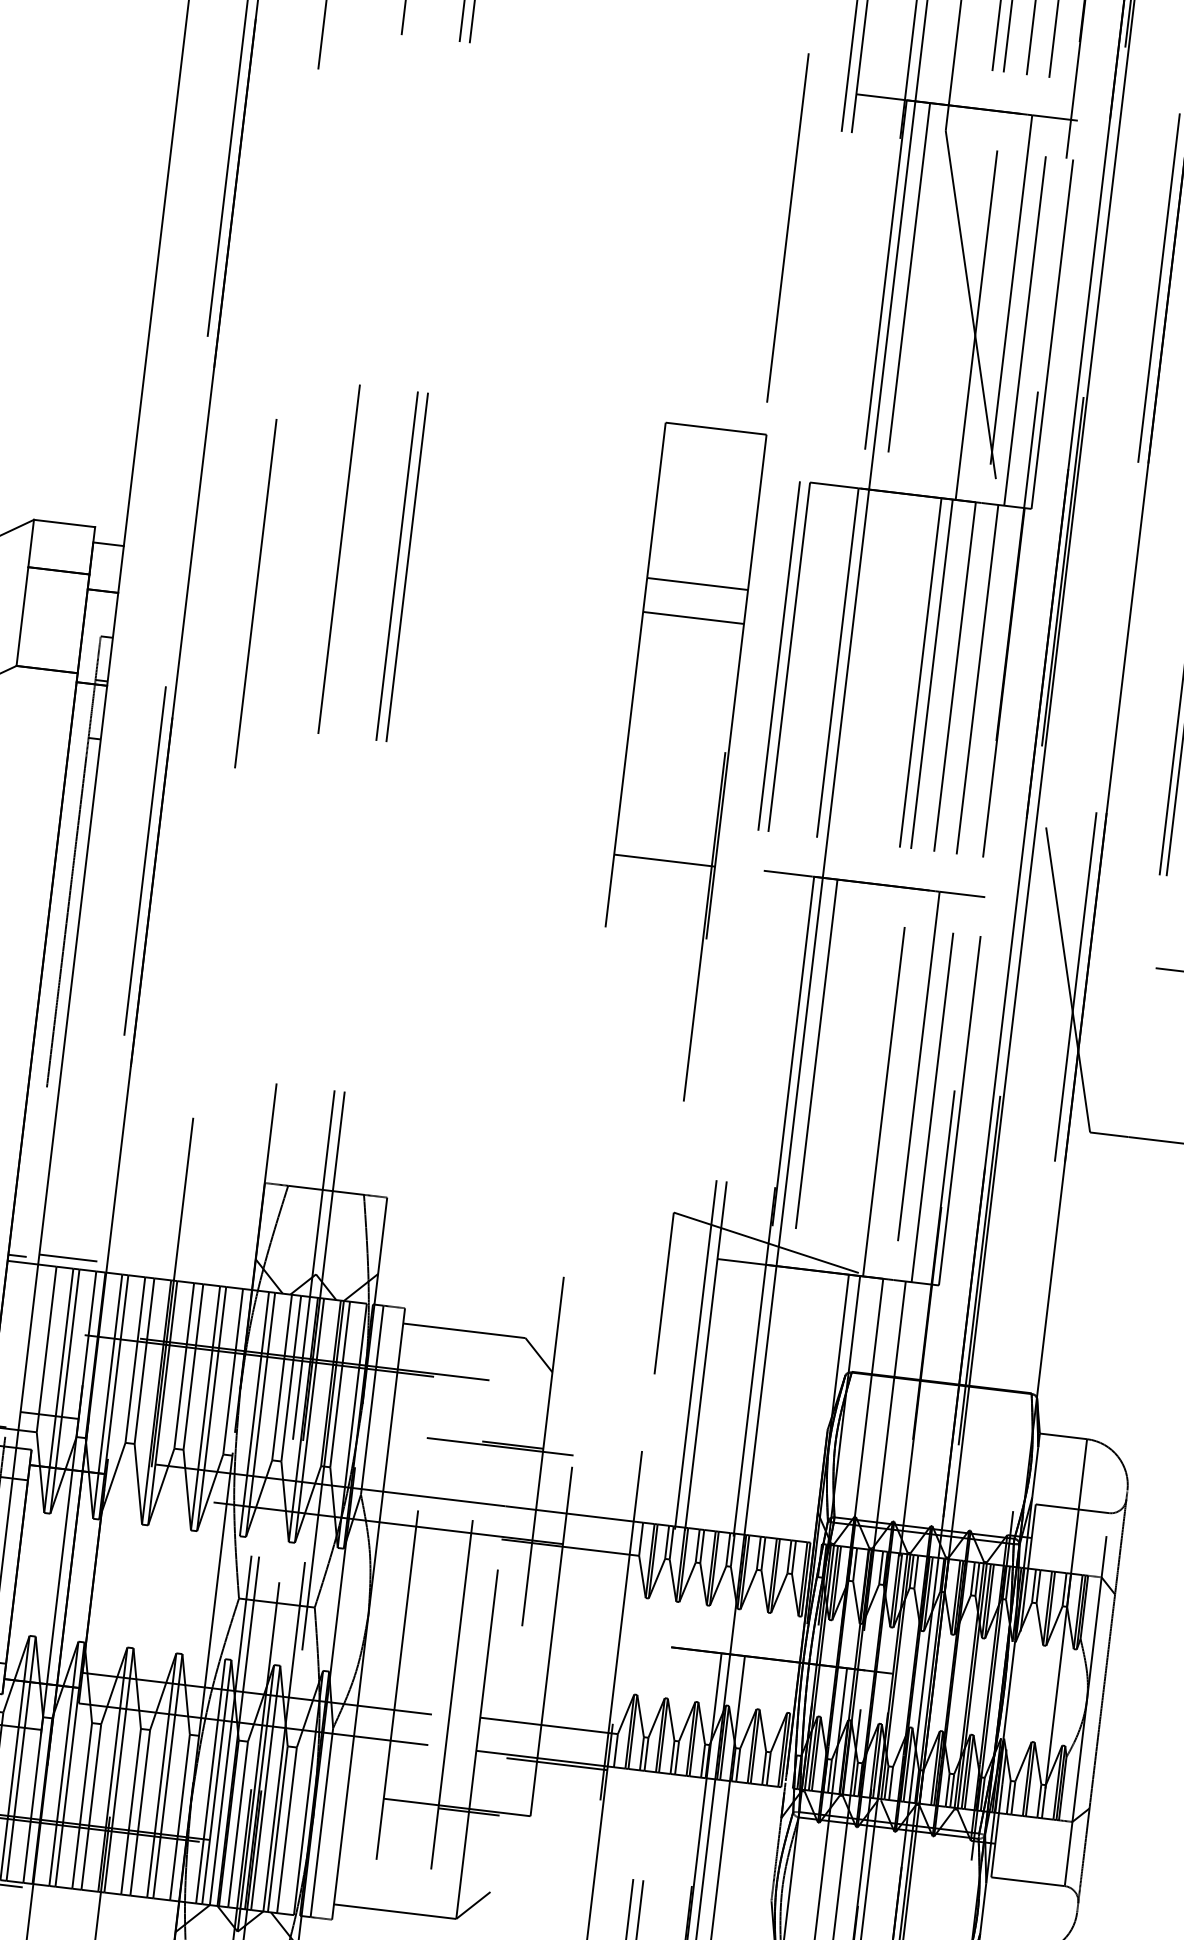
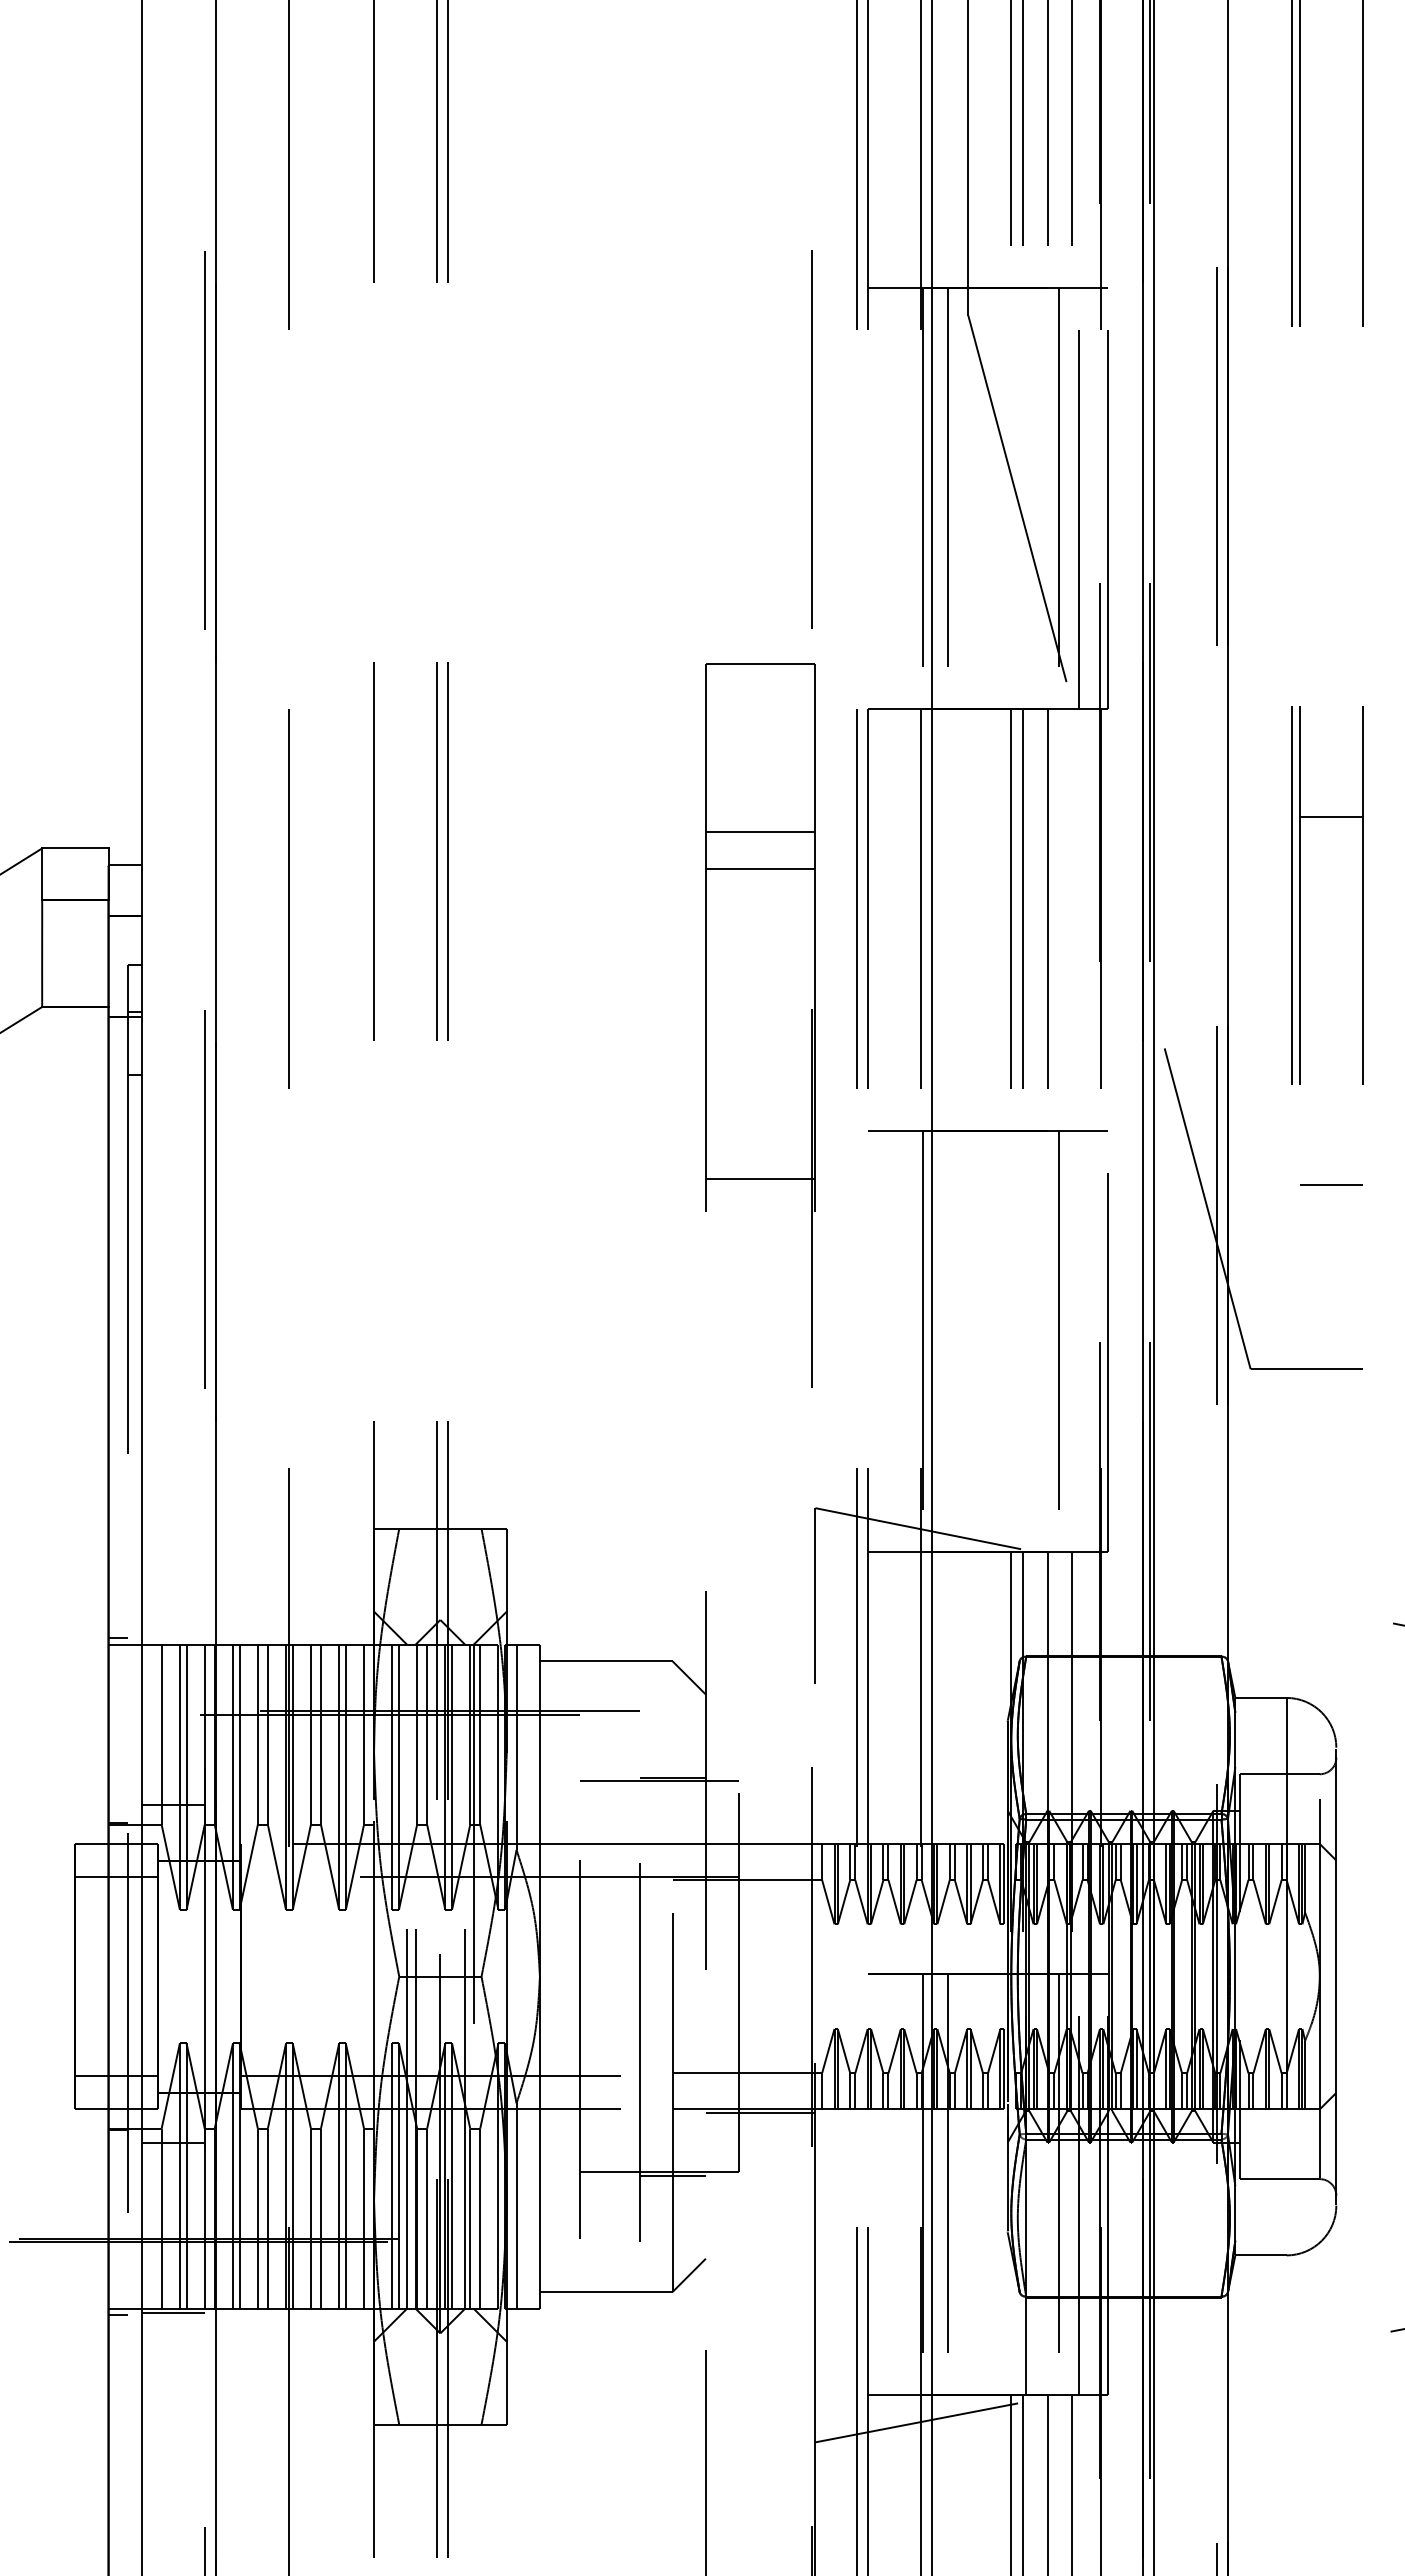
line: (979, 305) -> (1026, 498), removed
line: (975, 698) -> (1072, 919), removed
line: (664, 860) -> (760, 1178), moved
line: (814, 1073) -> (948, 1341), removed
line: (886, 1082) -> (1026, 1341), removed
line: (934, 1087) -> (1078, 1341), removed
line: (67, 1258) -> (172, 1634), removed

